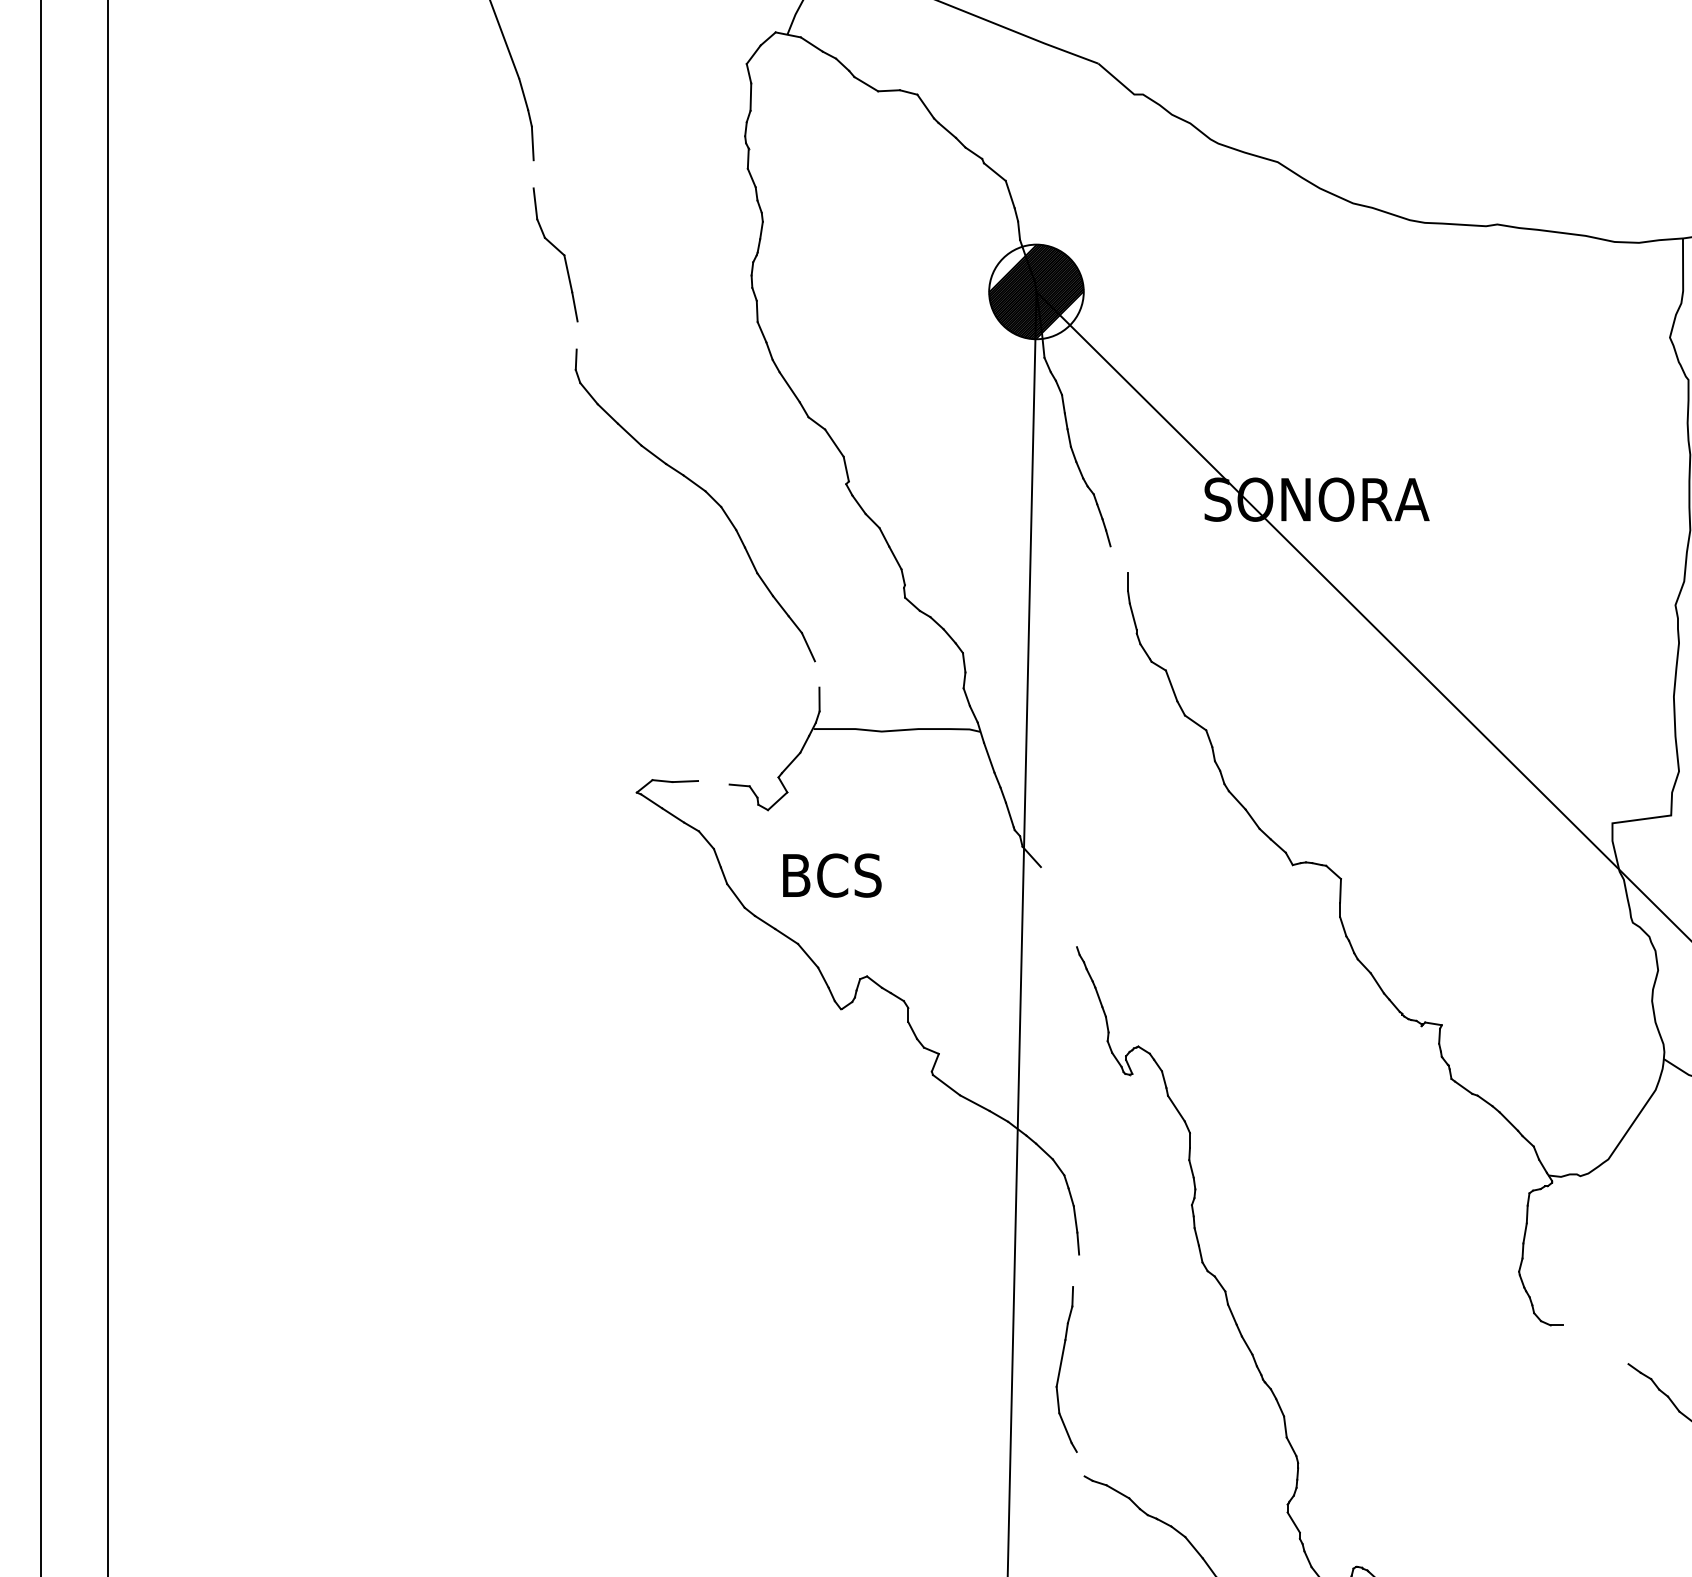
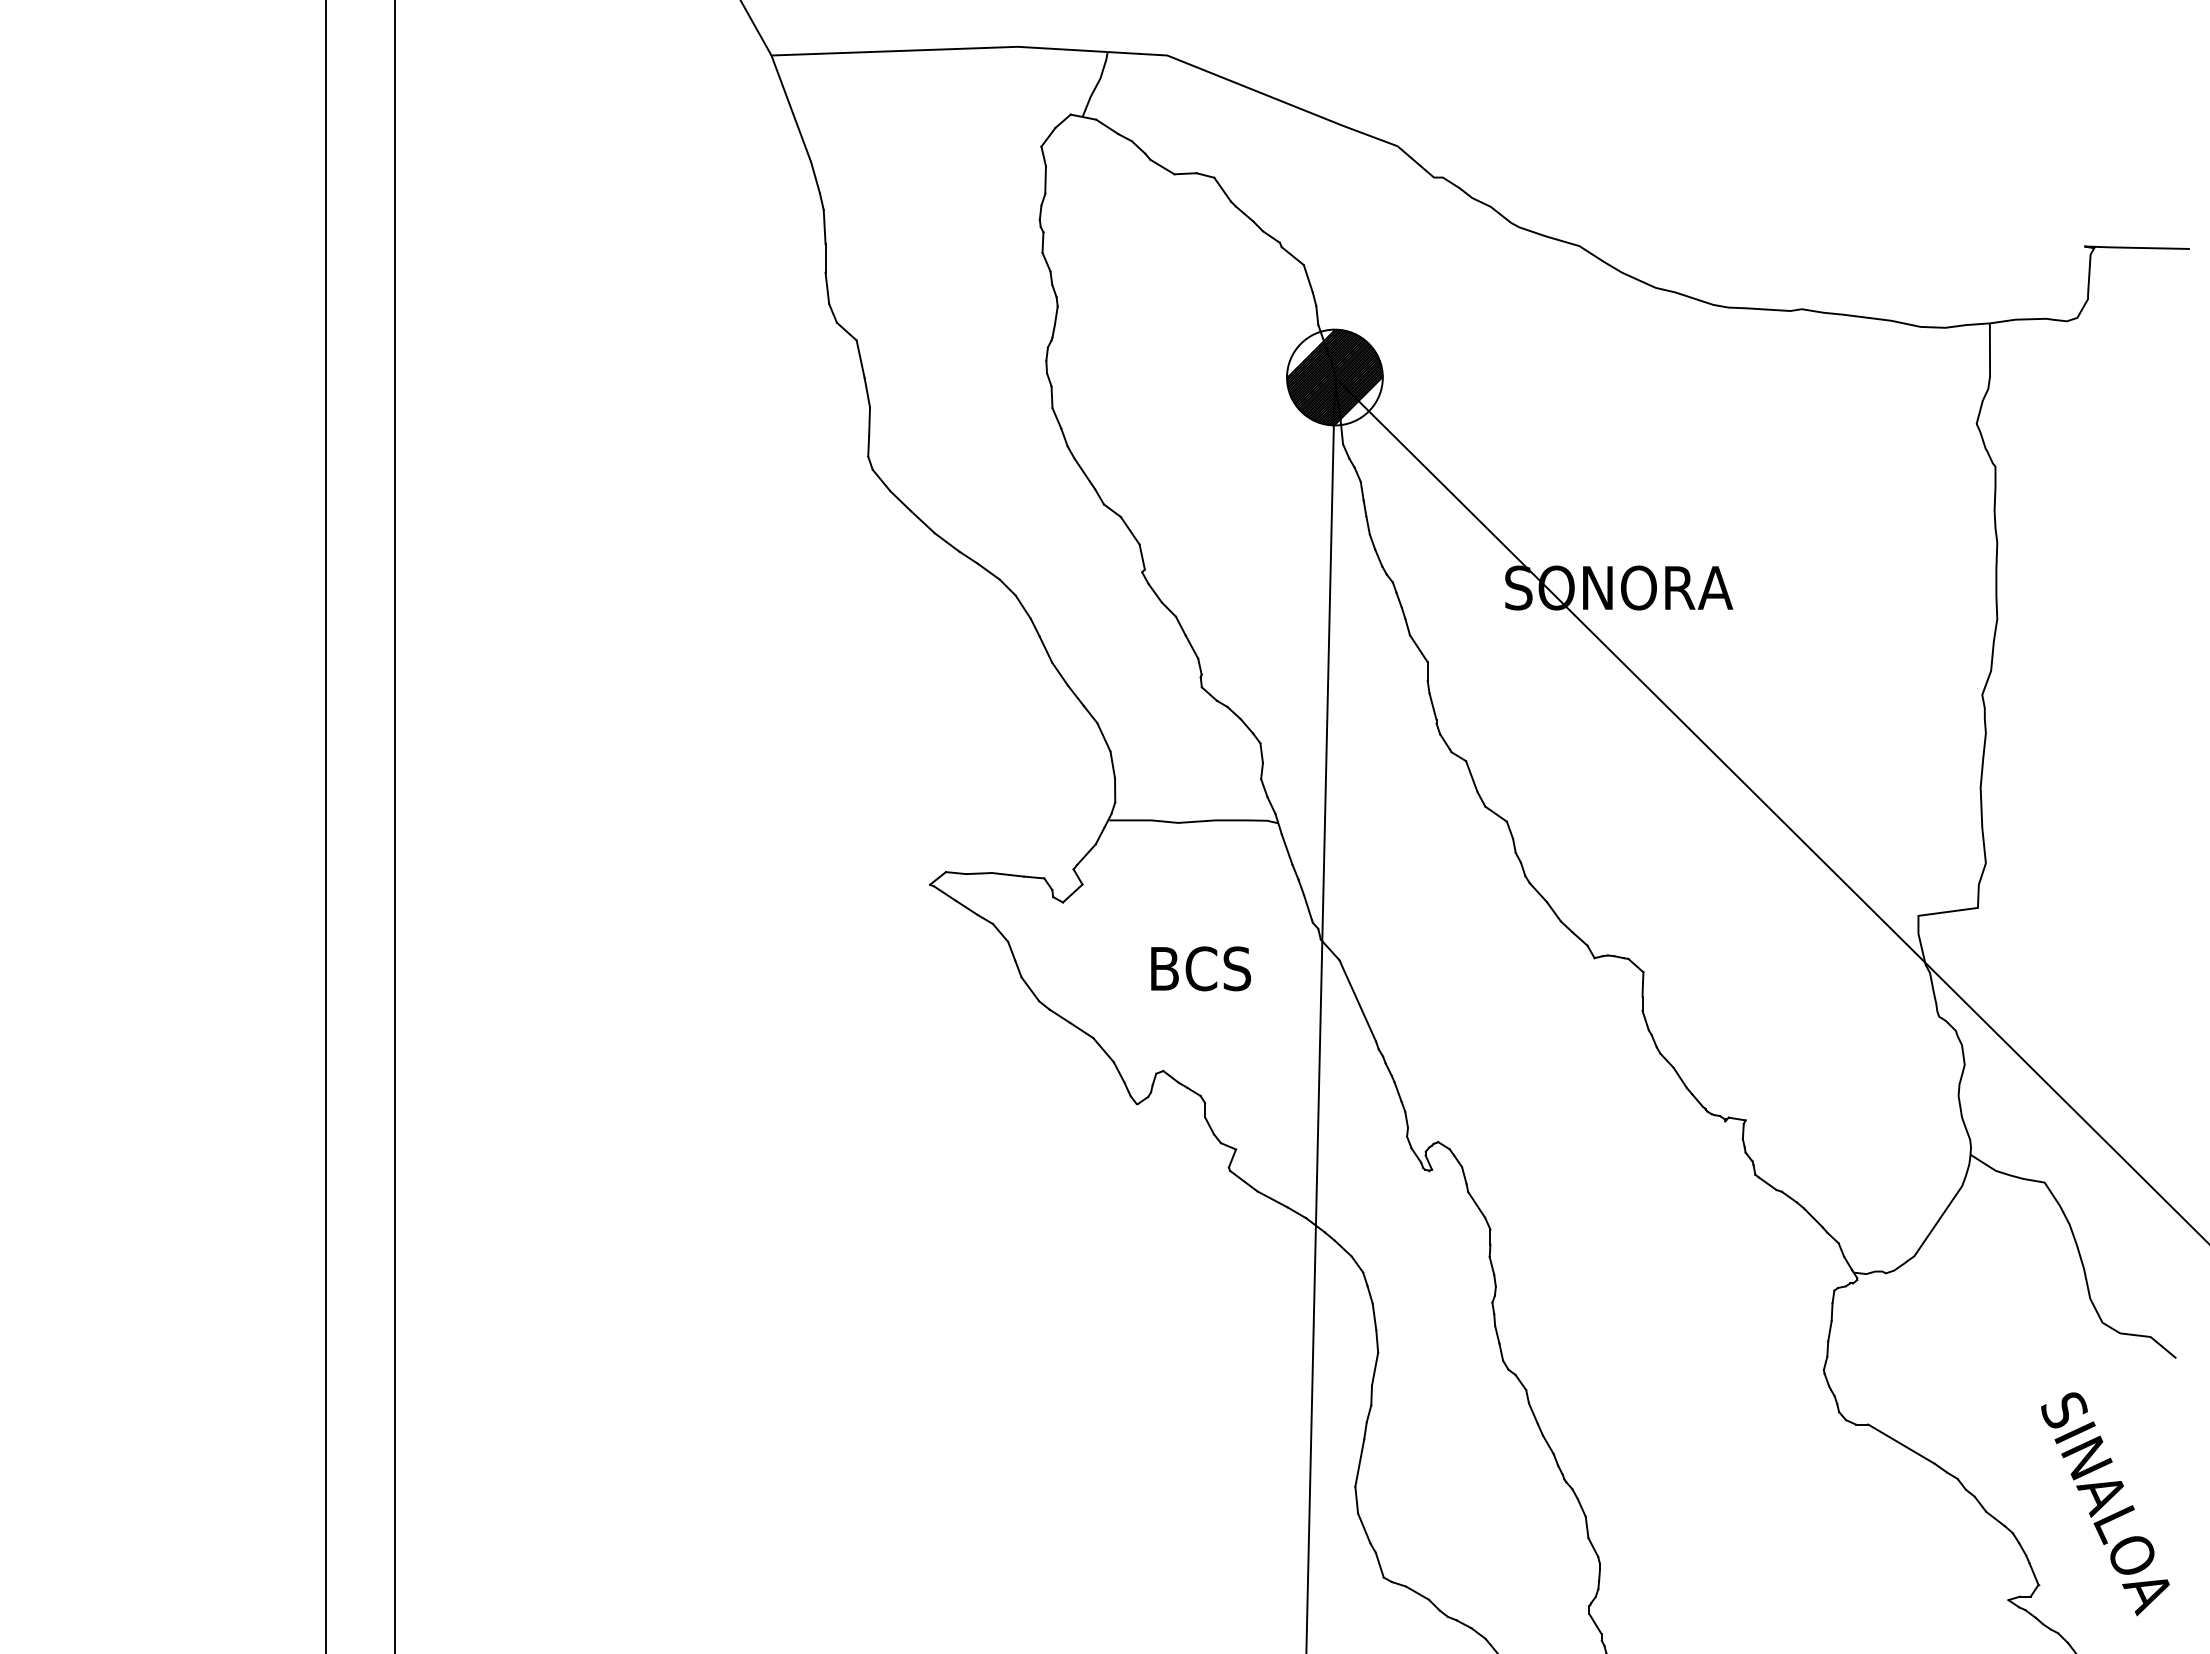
line: (533, 174) -> (825, 258), added
line: (577, 335) -> (869, 421), added
line: (1118, 559) -> (1418, 648), added
line: (816, 673) -> (1112, 764), added
line: (714, 782) -> (1008, 874), added
text: (832, 875) -> (1201, 968), moved
line: (1058, 906) -> (1357, 1000), added
line: (1076, 1270) -> (1375, 1368), added
line: (1595, 1344) -> (1901, 1443), added
line: (1080, 1463) -> (1379, 1564), added

